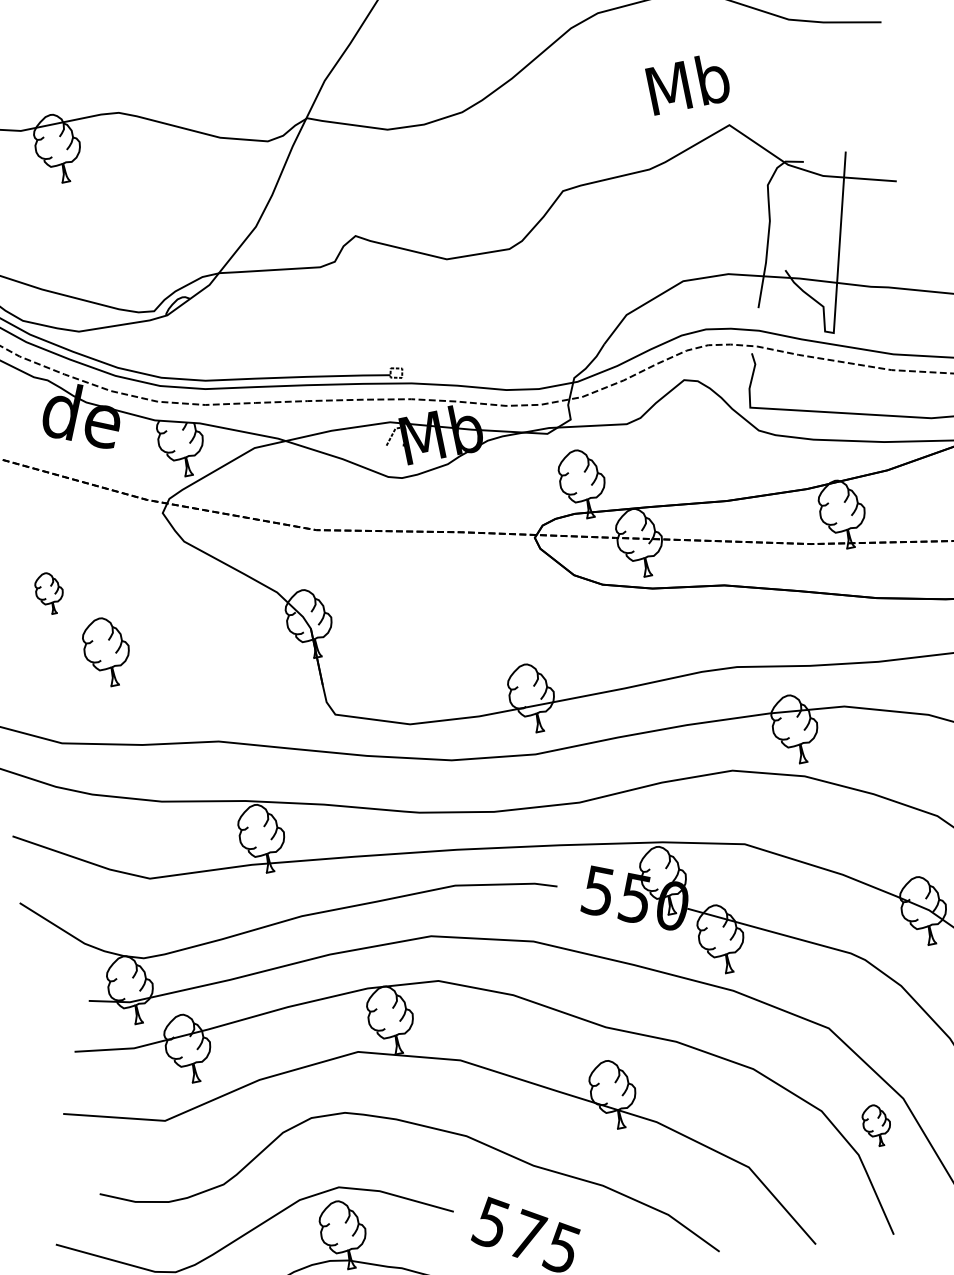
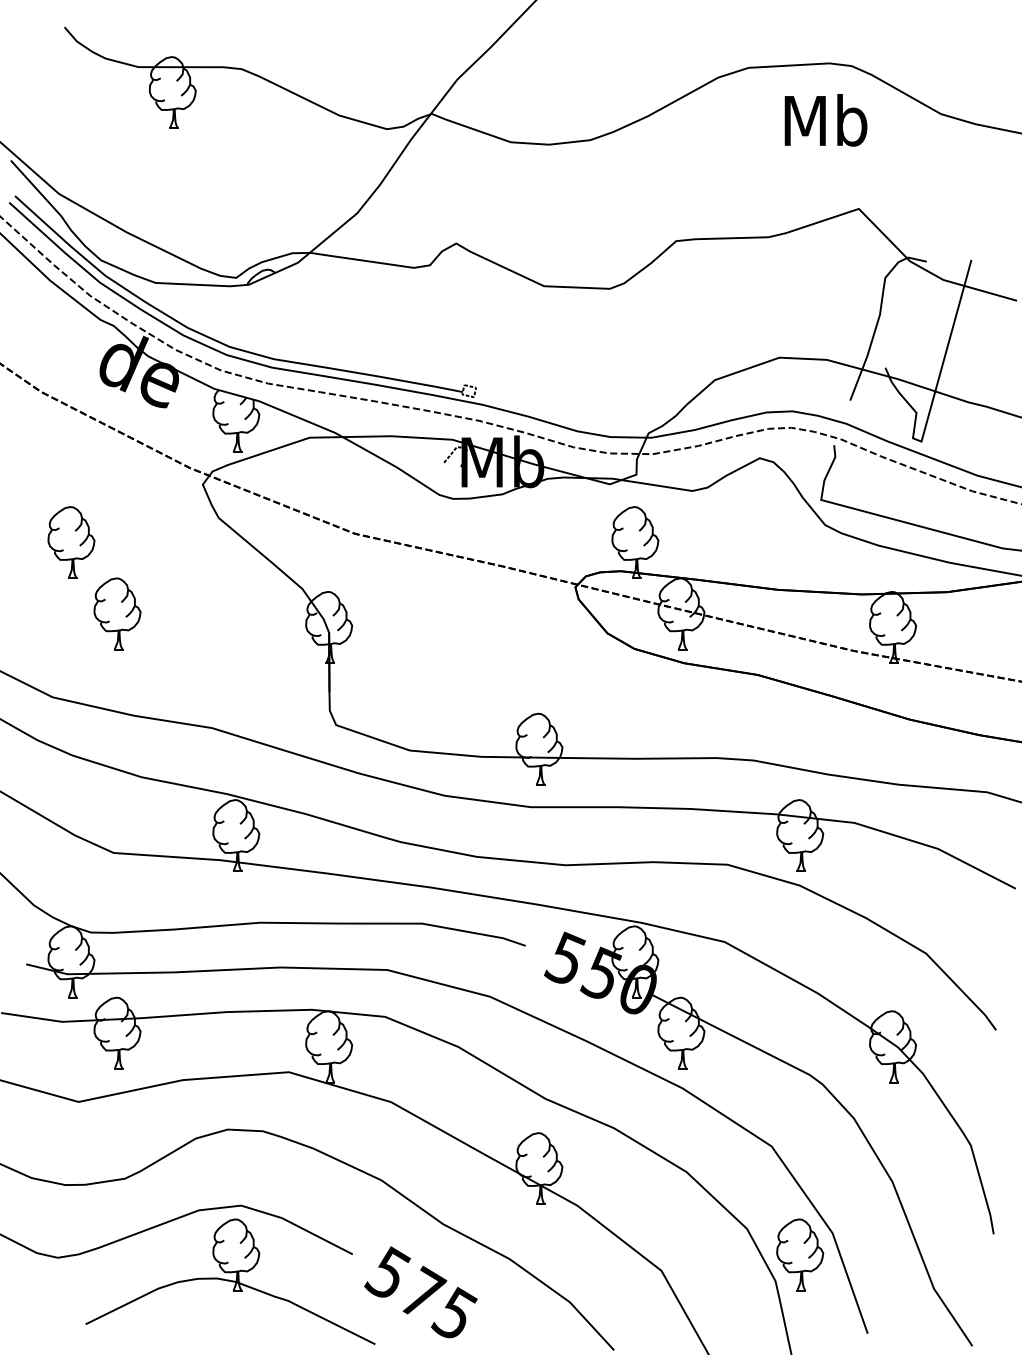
text: (688, 84) -> (825, 120), moved
part: (49, 593) -> (71, 542), size x1.67
part: (877, 1124) -> (800, 1254), size x1.67

